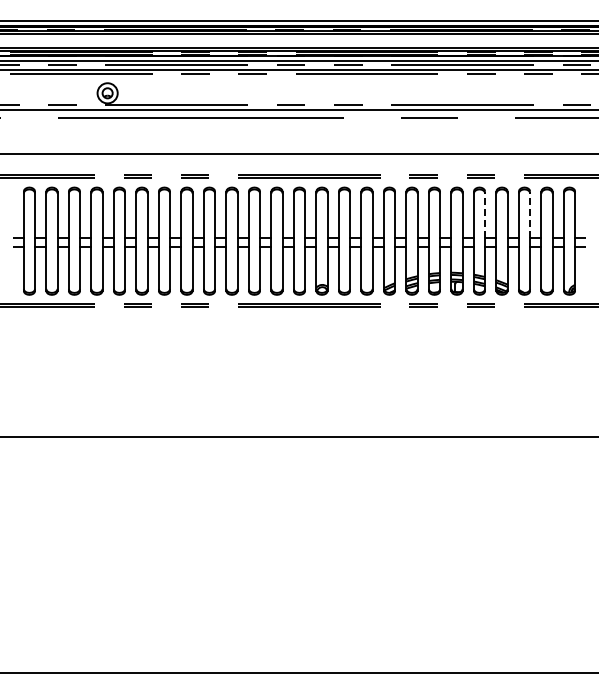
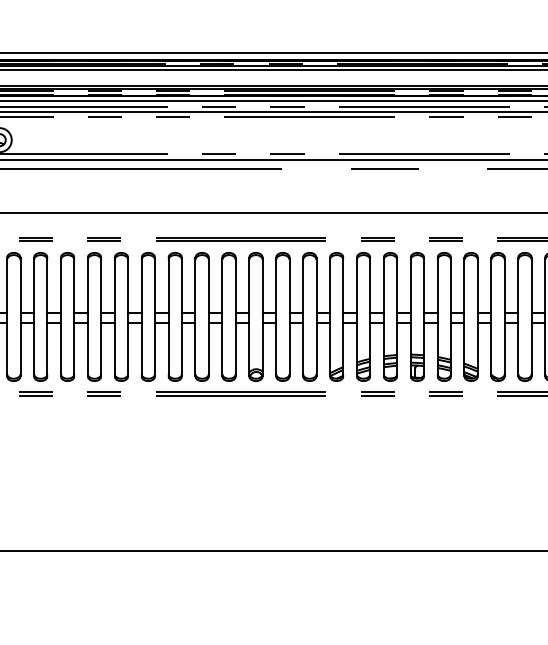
line: (485, 214) -> (451, 285), dashed -> solid
line: (530, 214) -> (505, 285), dashed -> solid

